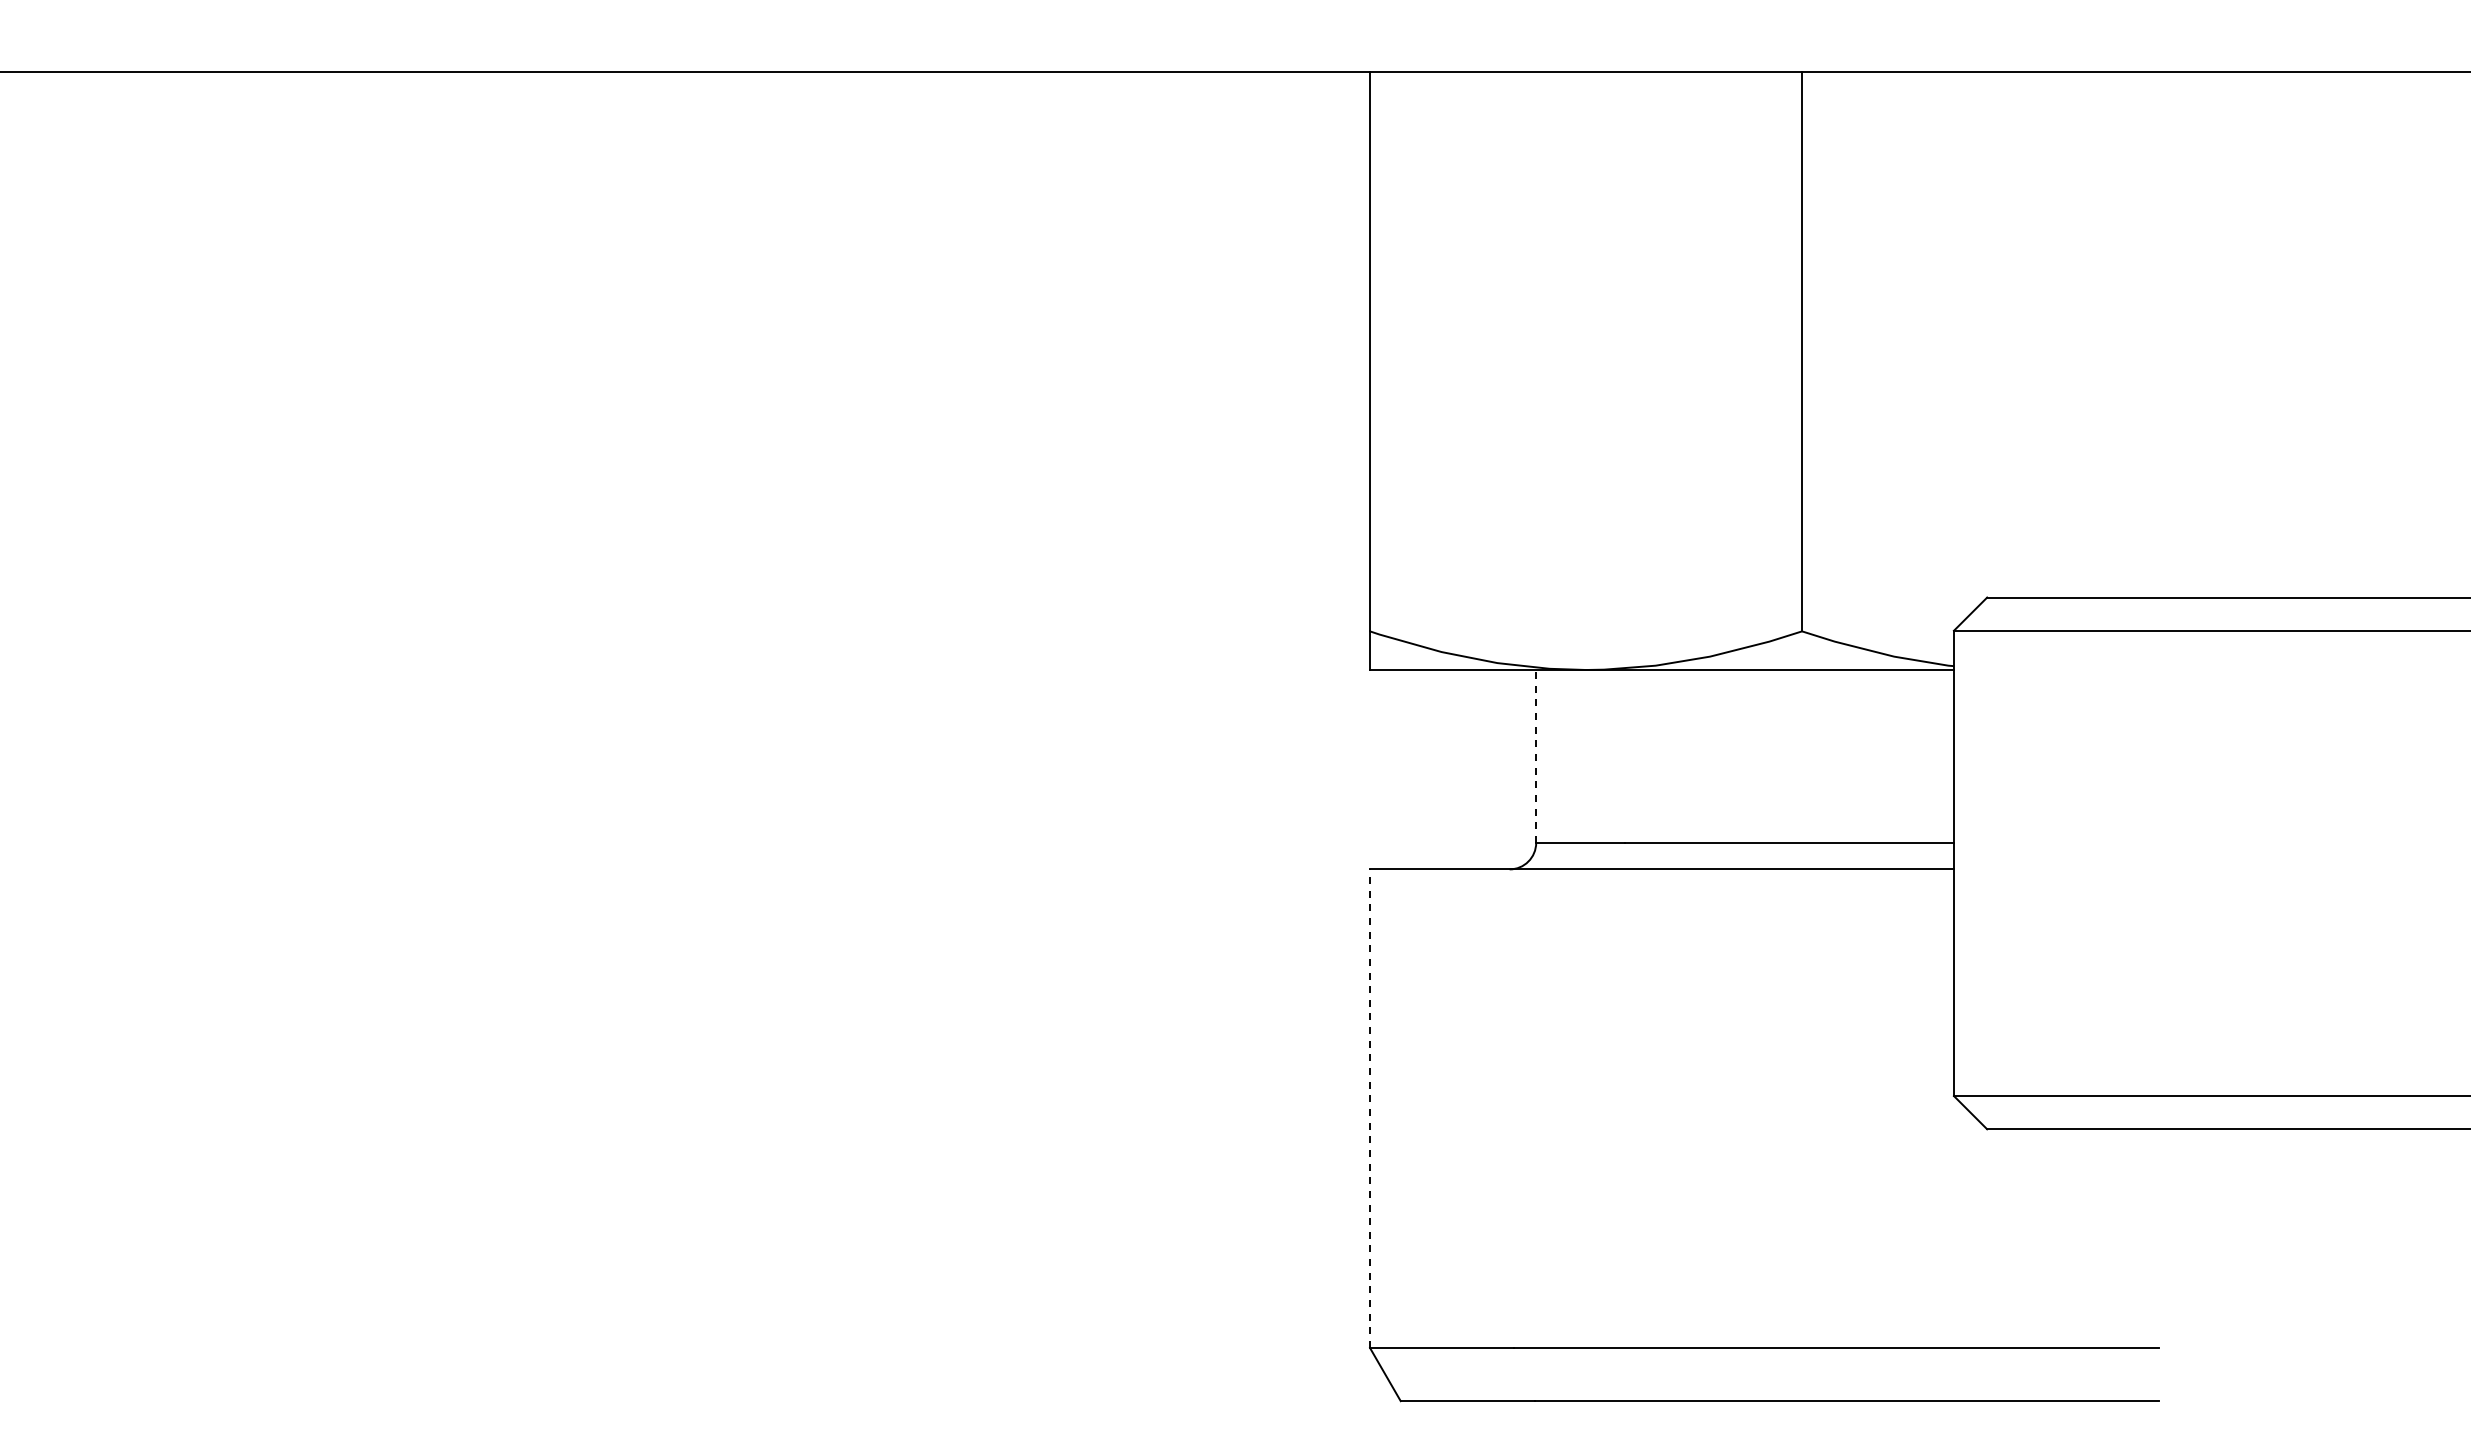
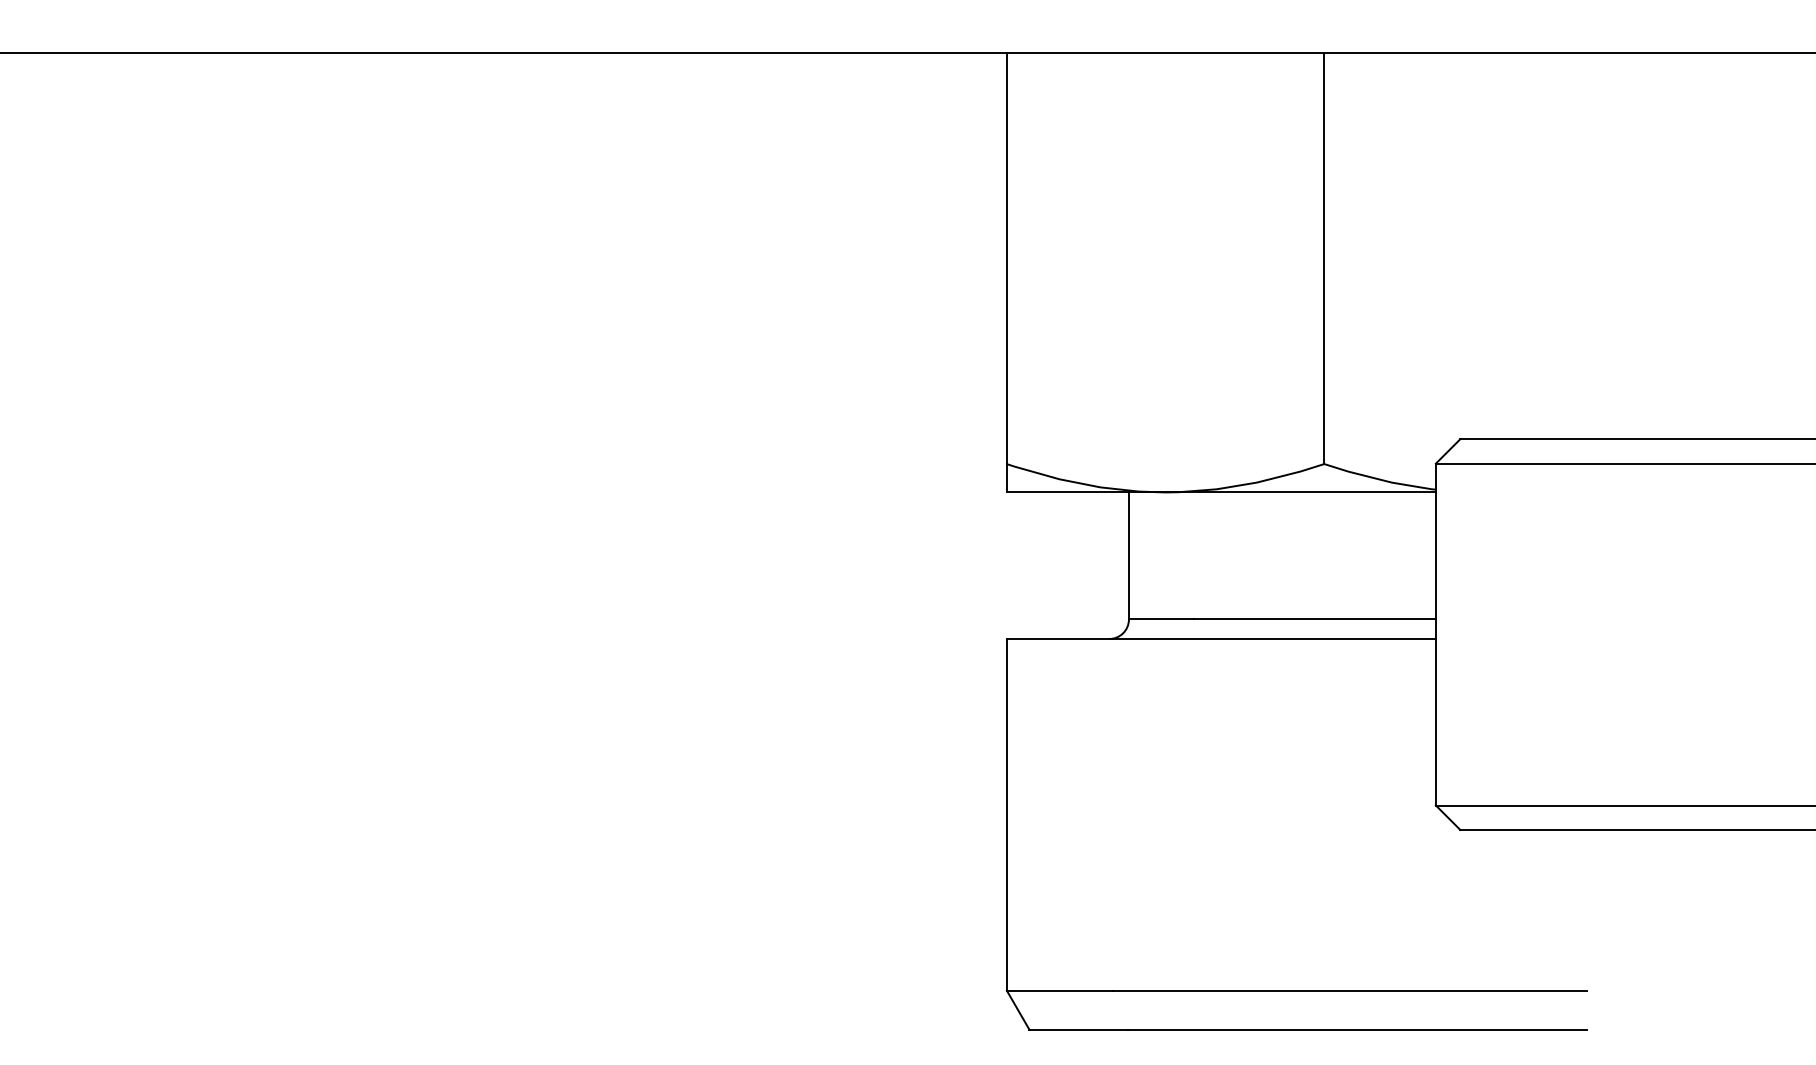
line: (1536, 755) -> (1129, 555), dashed -> solid
line: (1370, 1108) -> (1007, 814), dashed -> solid

